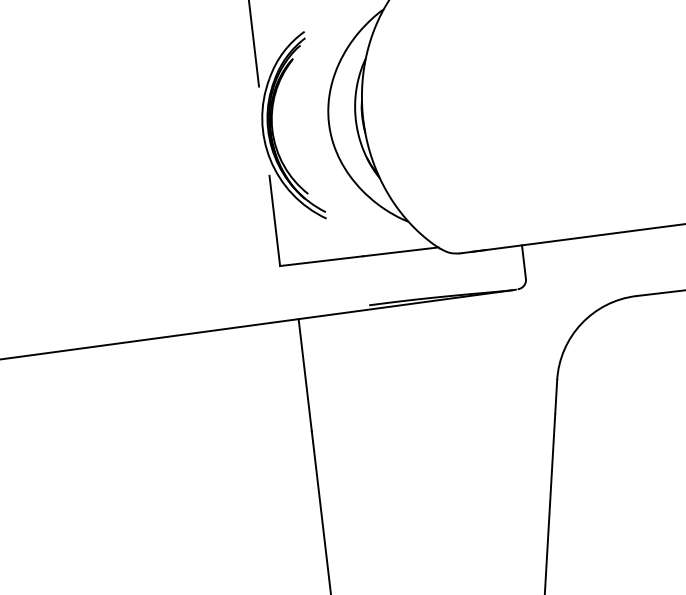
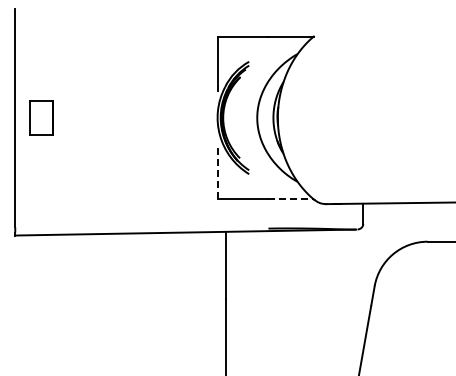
line: (275, 220) -> (218, 171), solid -> dashed
line: (400, 252) -> (290, 199), solid -> dashed

